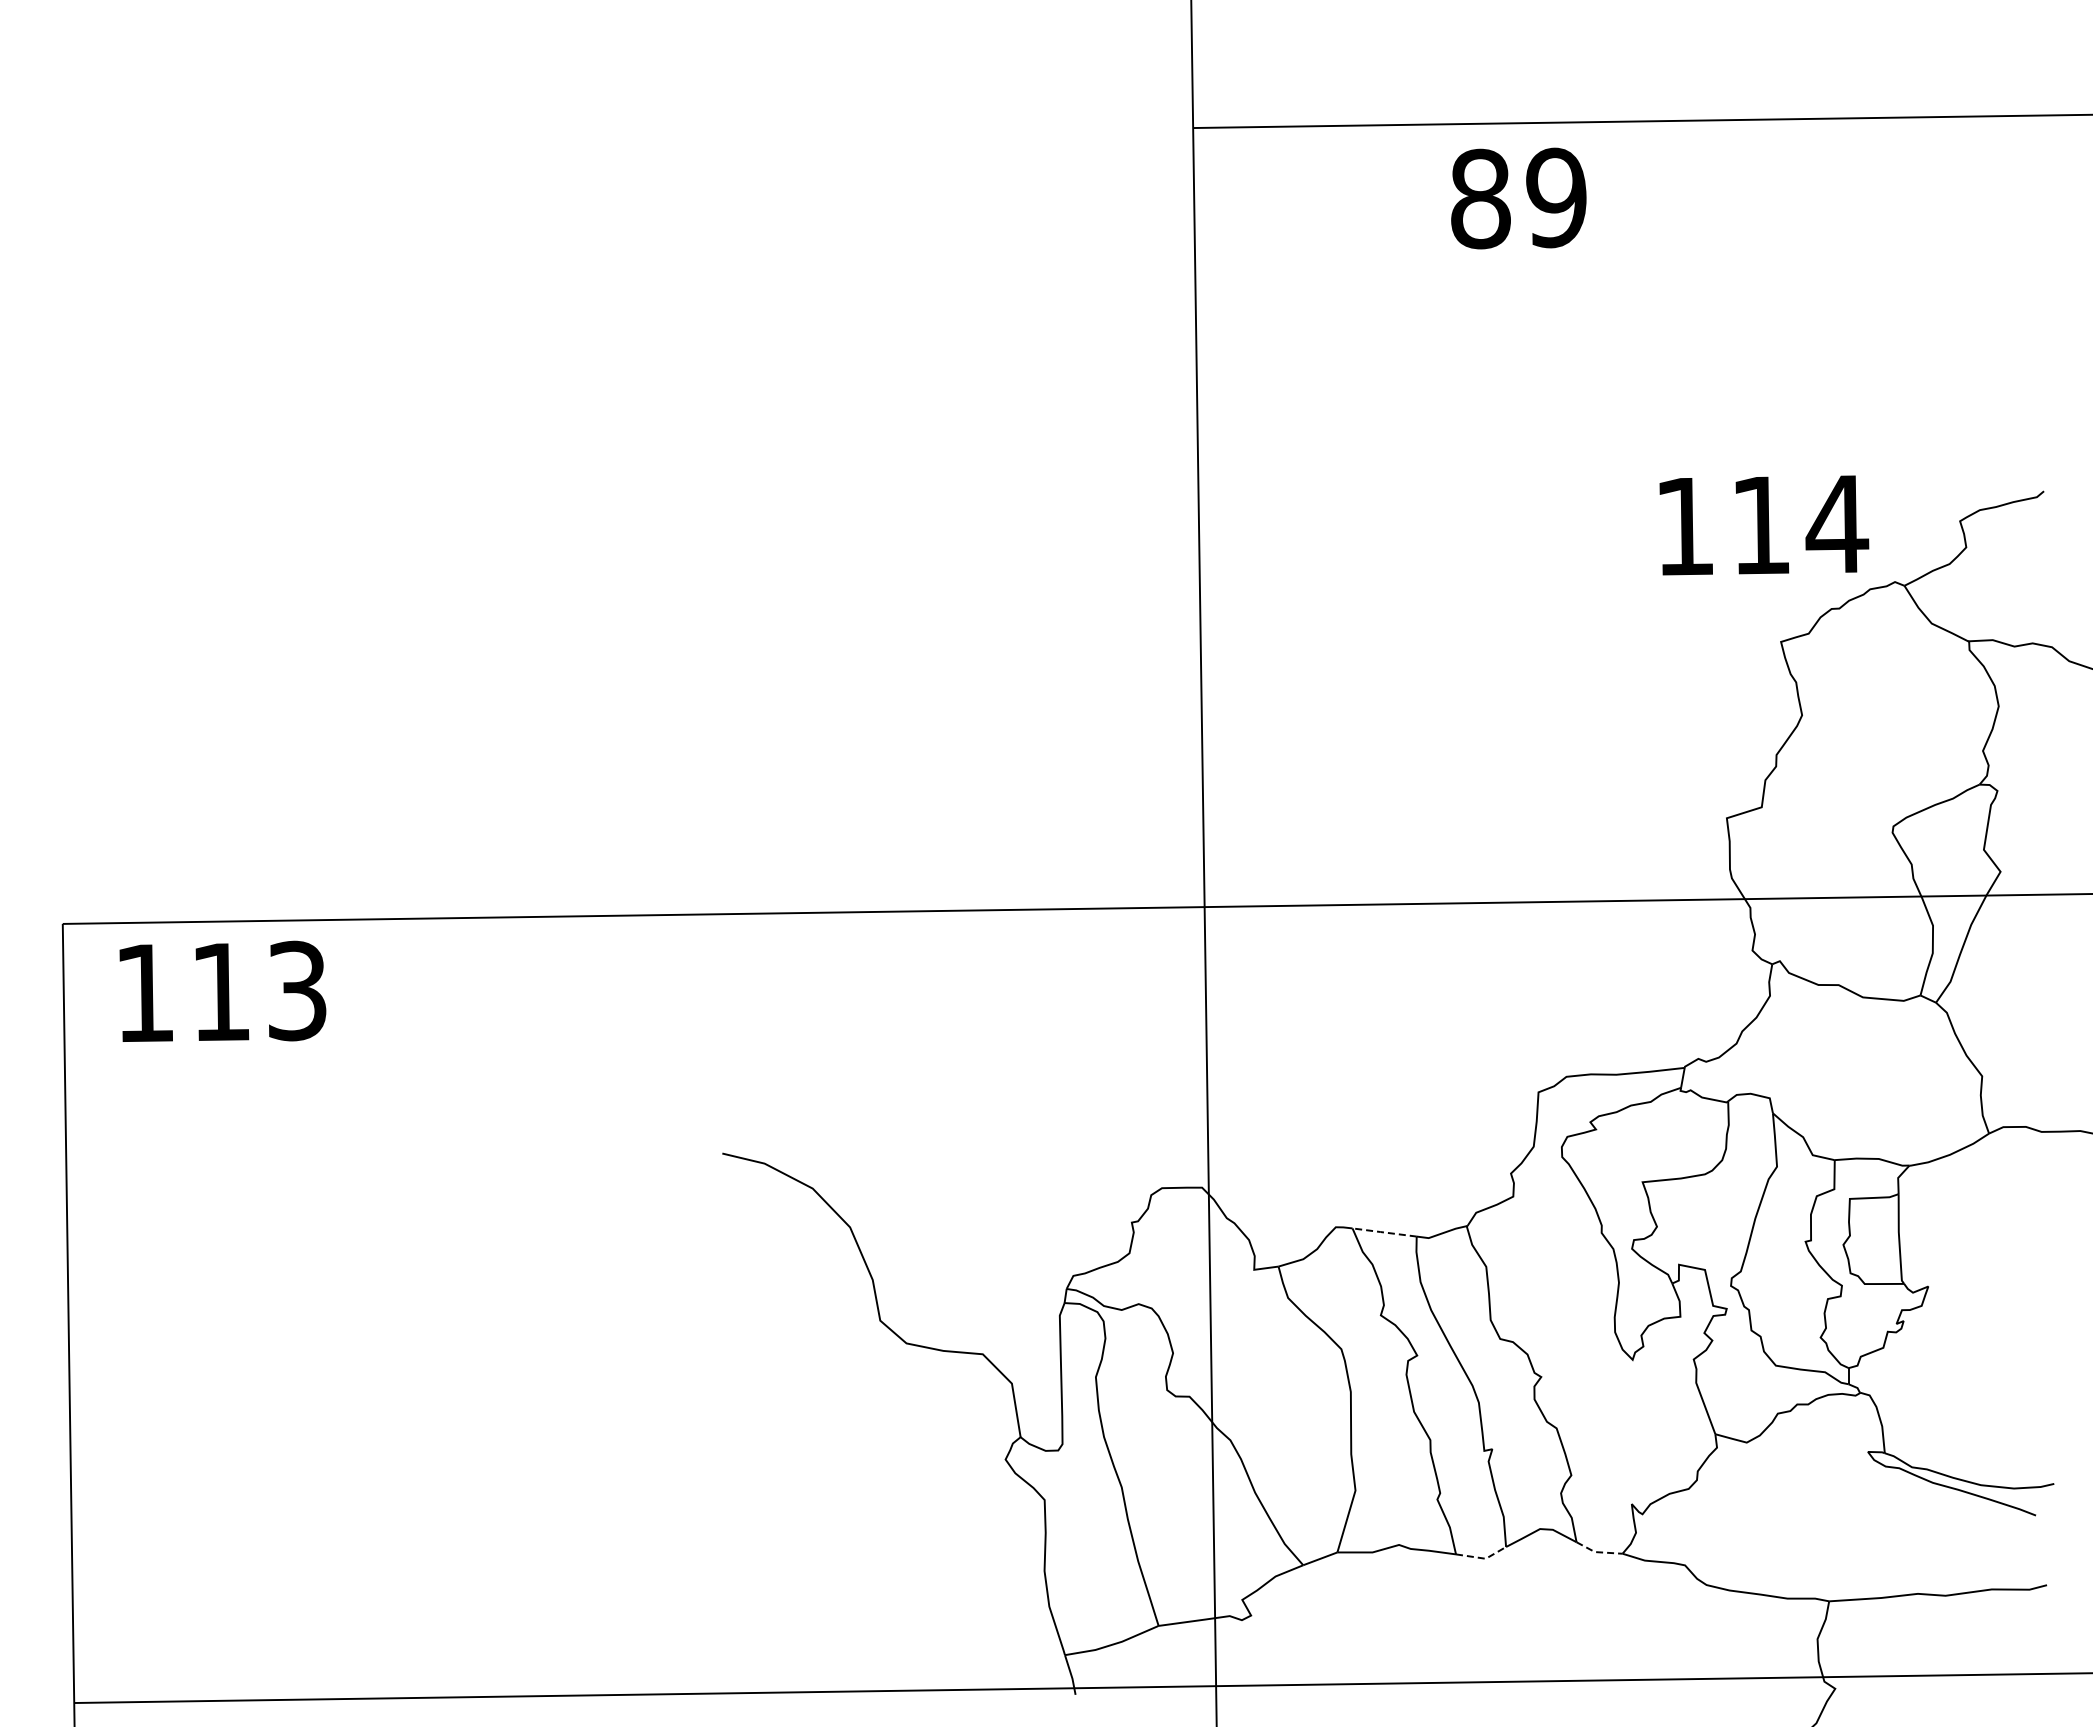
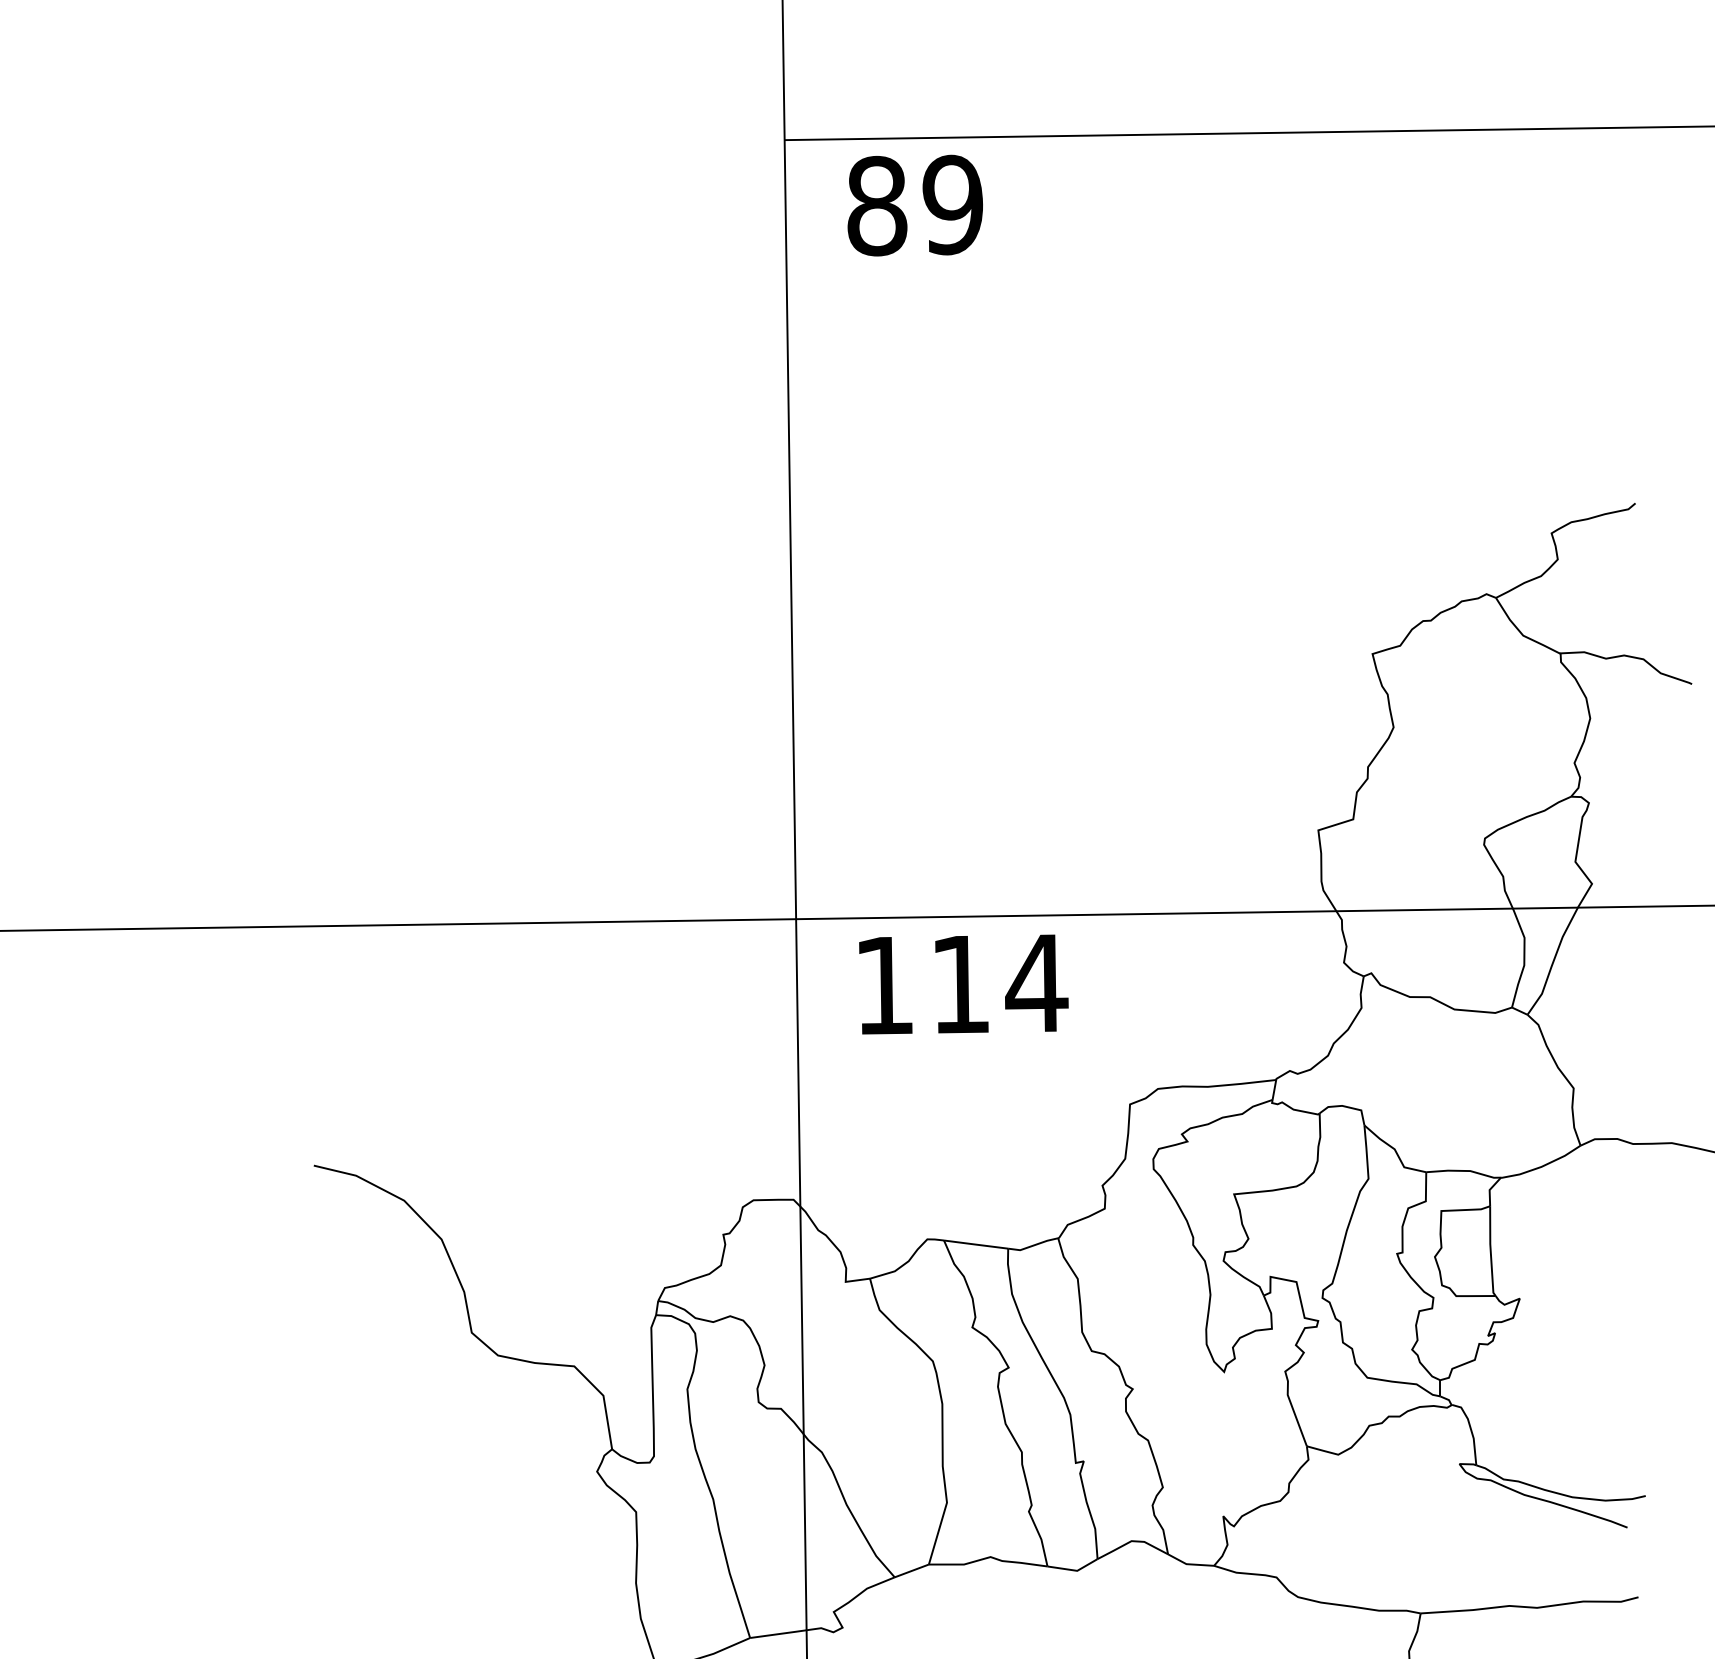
text: (1518, 198) -> (915, 205), moved
text: (1764, 525) -> (964, 984), moved
line: (1383, 1232) -> (975, 1244), dashed -> solid
line: (1597, 1552) -> (1189, 1564), dashed -> solid
line: (1482, 1558) -> (1074, 1570), dashed -> solid

